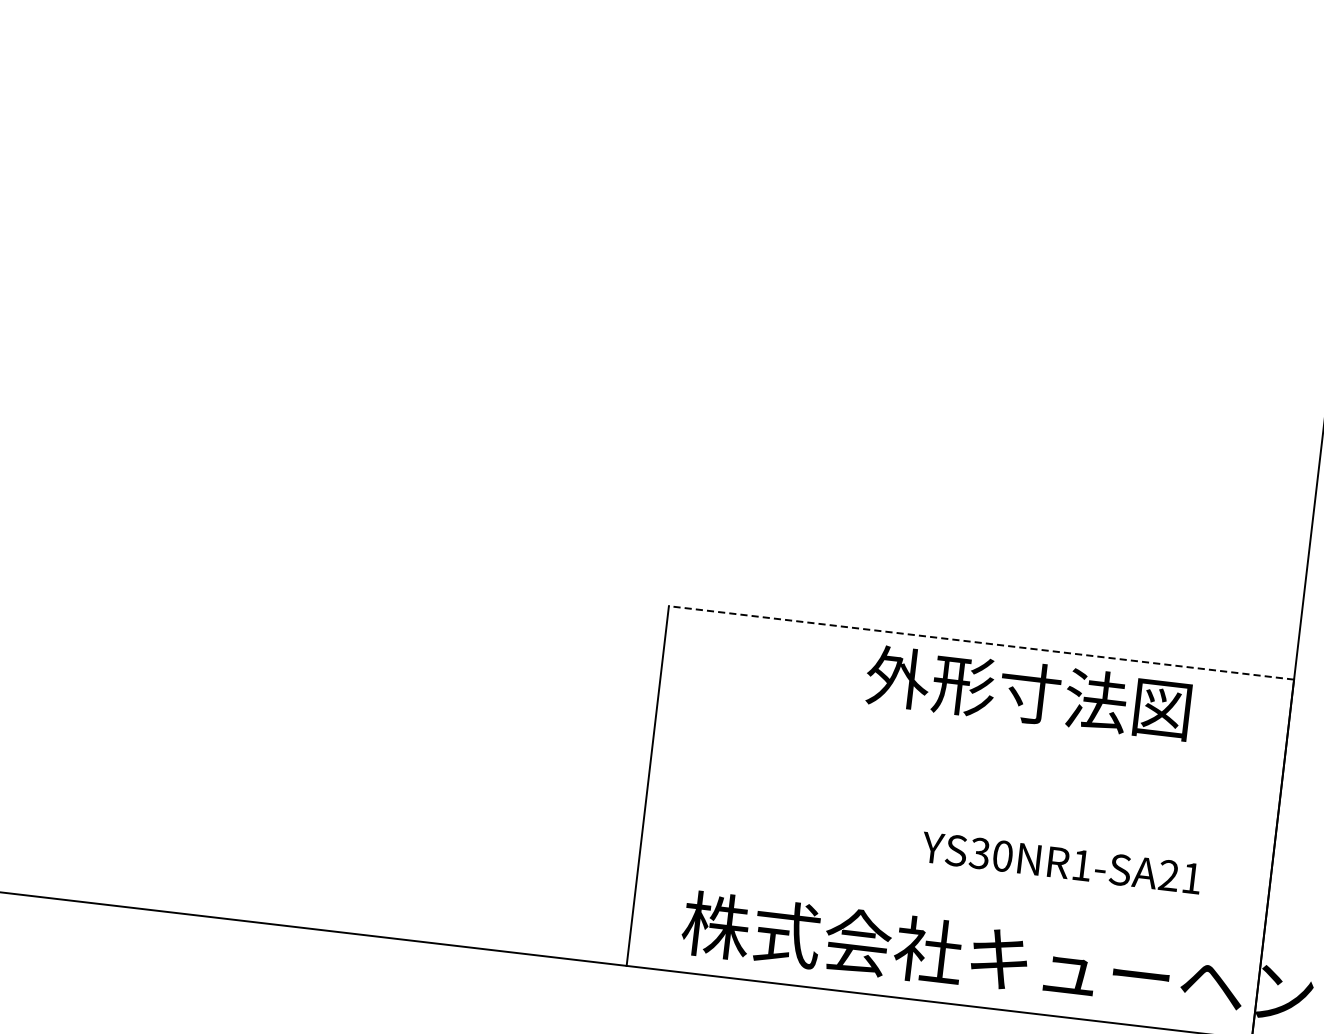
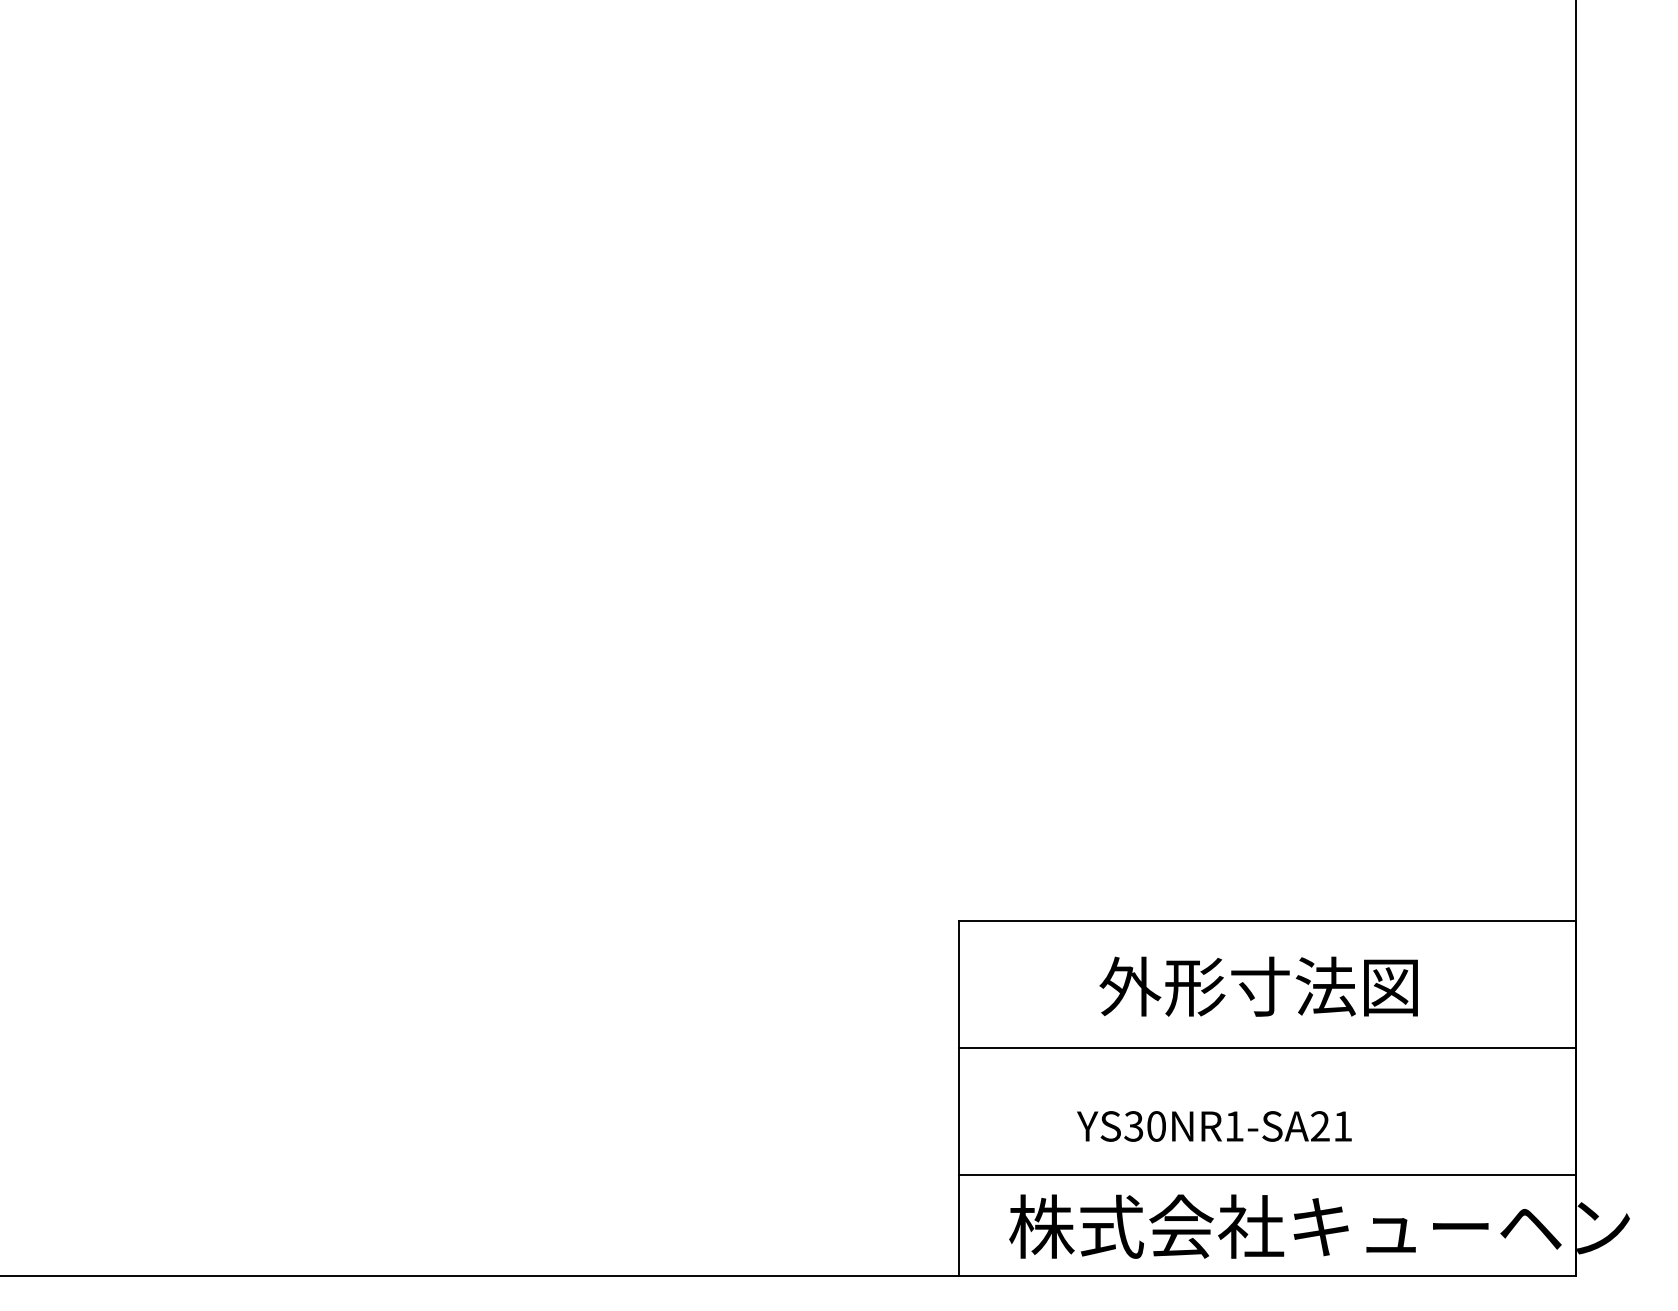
line: (980, 642) -> (1266, 921), dashed -> solid
text: (1028, 692) -> (1258, 986), moved
line: (966, 771) -> (1267, 1048), added
text: (1061, 863) -> (1214, 1126), moved
line: (951, 899) -> (1267, 1174), added

